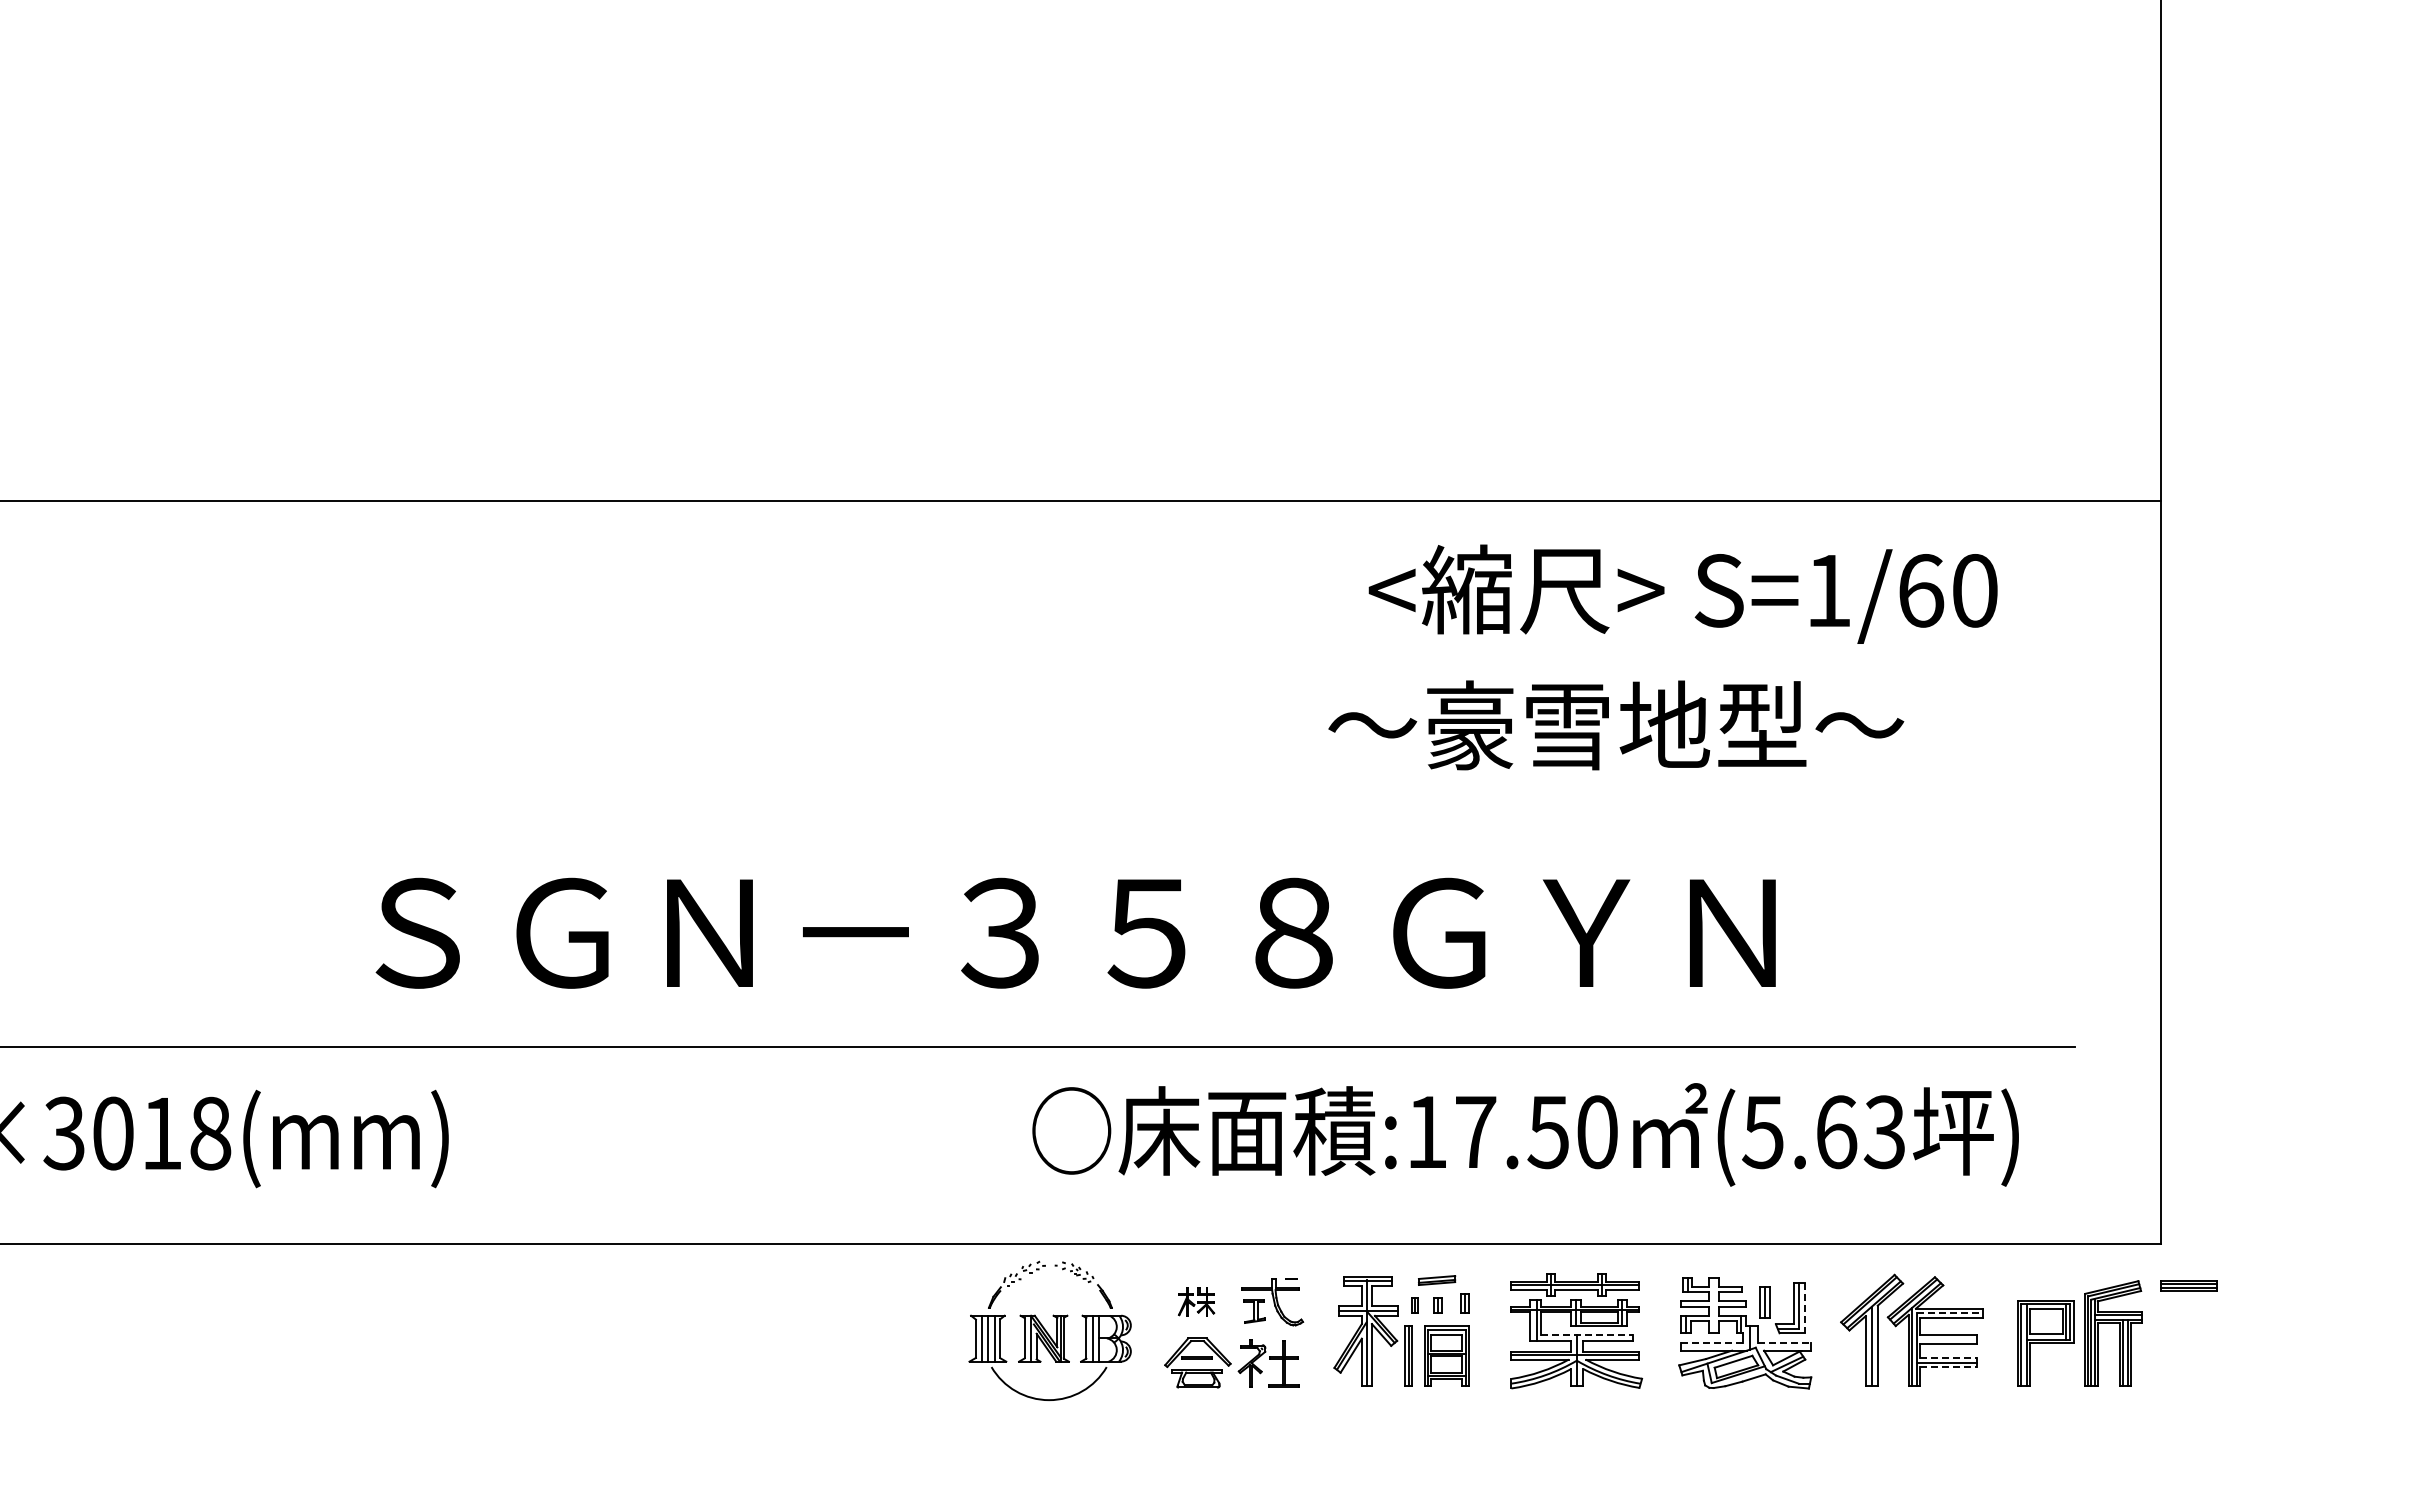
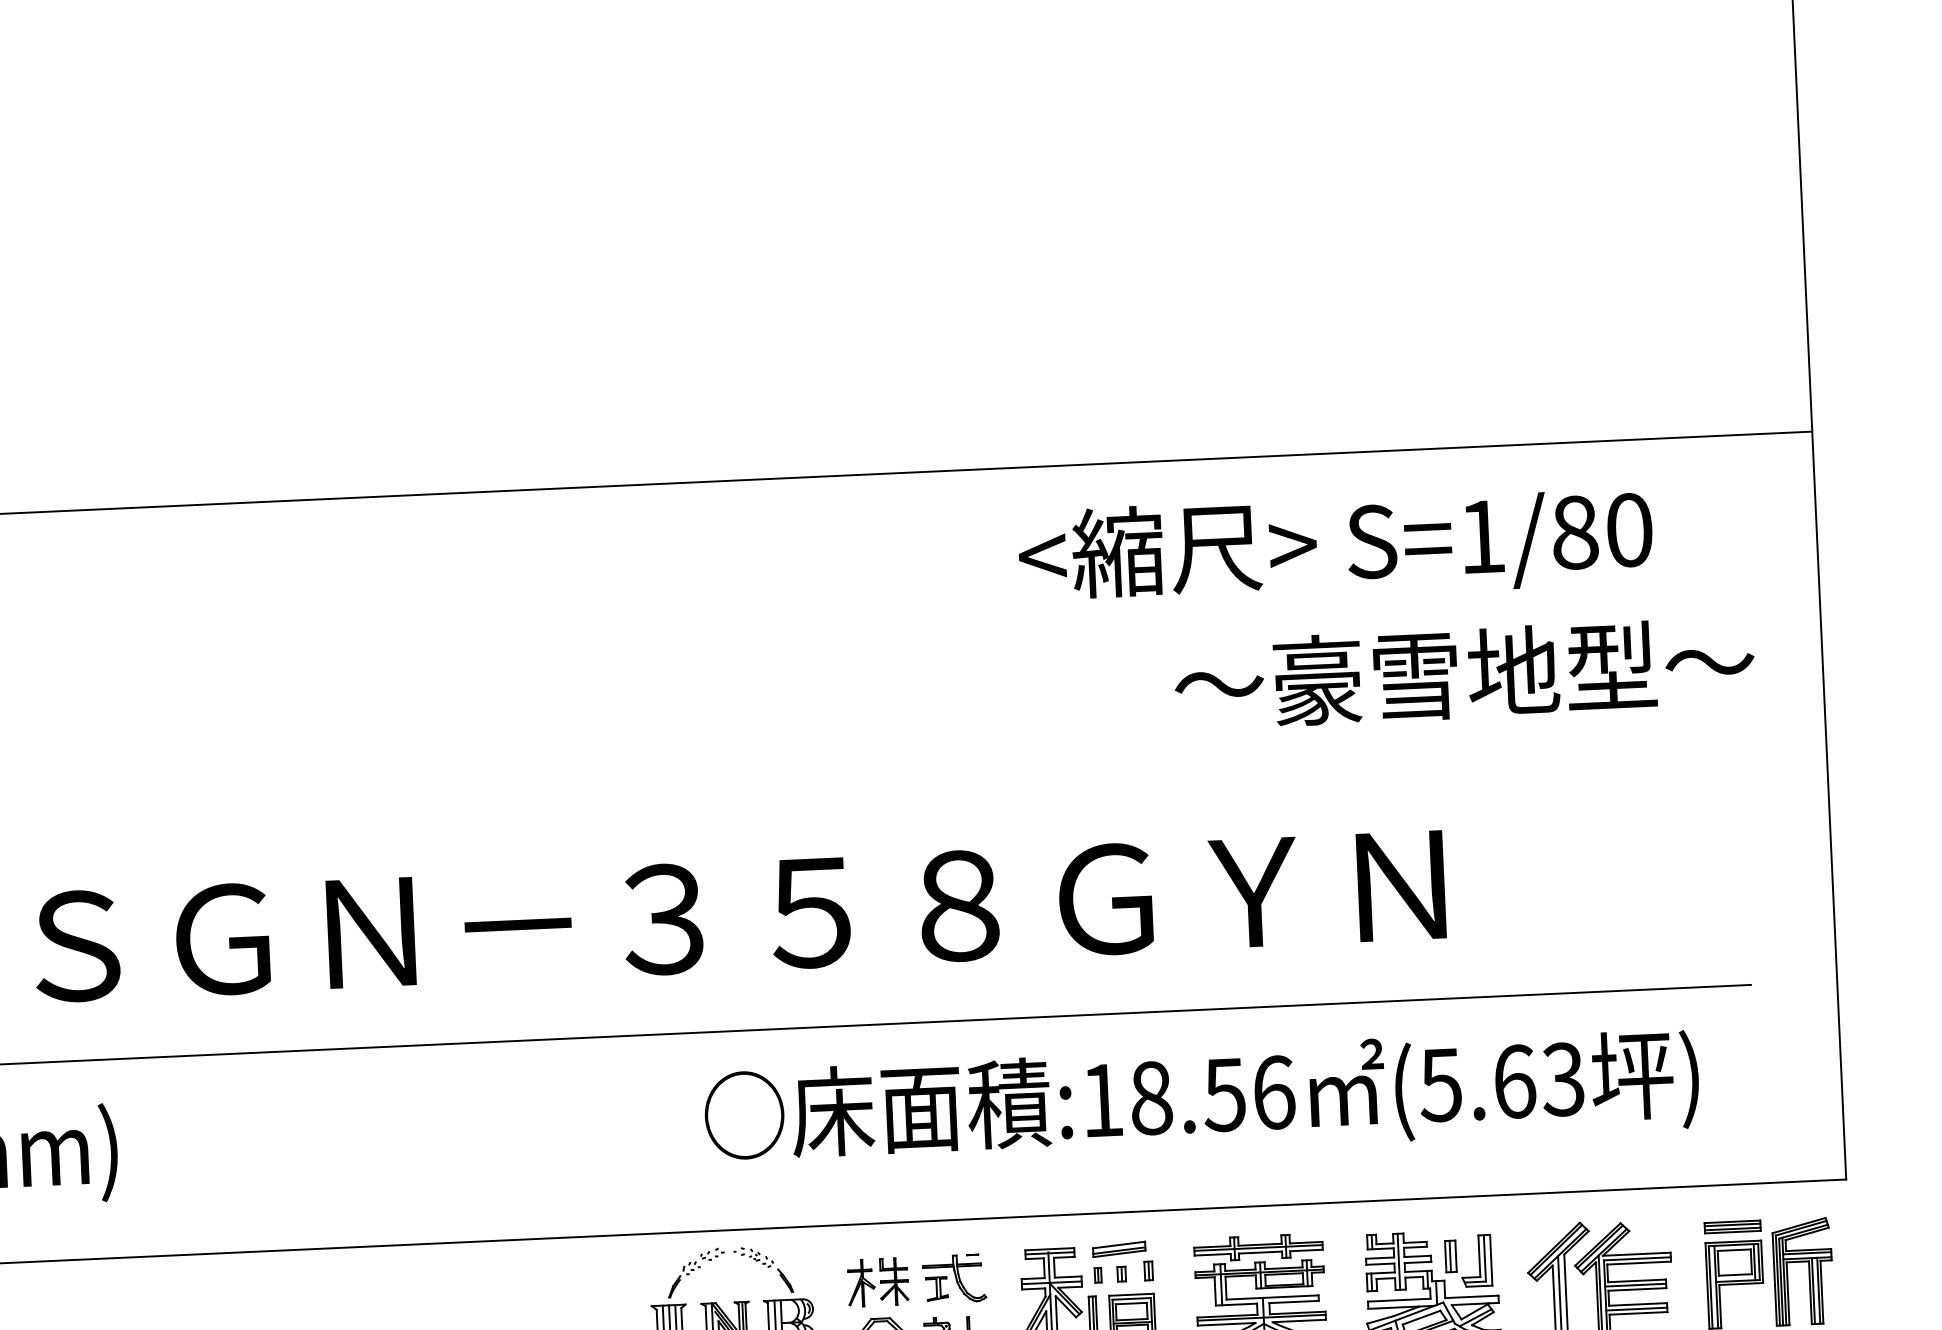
text: (1921, 590) -> (1575, 532), S=1/60 -> S=1/80
text: (1616, 725) -> (1464, 673), moved
text: (1536, 1132) -> (1212, 1095), :17.50 -> :18.56
part: (1436, 1280) -> (1118, 1249), size x1.43
part: (2188, 1285) -> (1732, 1226), moved
part: (1196, 1301) -> (877, 1281), size x1.67
line: (1713, 1305) -> (1398, 1261), added
line: (1805, 1308) -> (1491, 1260), dashed -> solid
line: (1950, 1313) -> (1637, 1259), dashed -> solid
line: (1586, 1335) -> (1272, 1297), dashed -> solid
line: (1946, 1339) -> (1635, 1285), added
line: (1712, 1343) -> (1399, 1300), dashed -> solid
line: (1784, 1343) -> (1472, 1296), dashed -> solid
line: (1948, 1358) -> (1637, 1304), dashed -> solid
line: (1948, 1367) -> (1638, 1313), dashed -> solid

